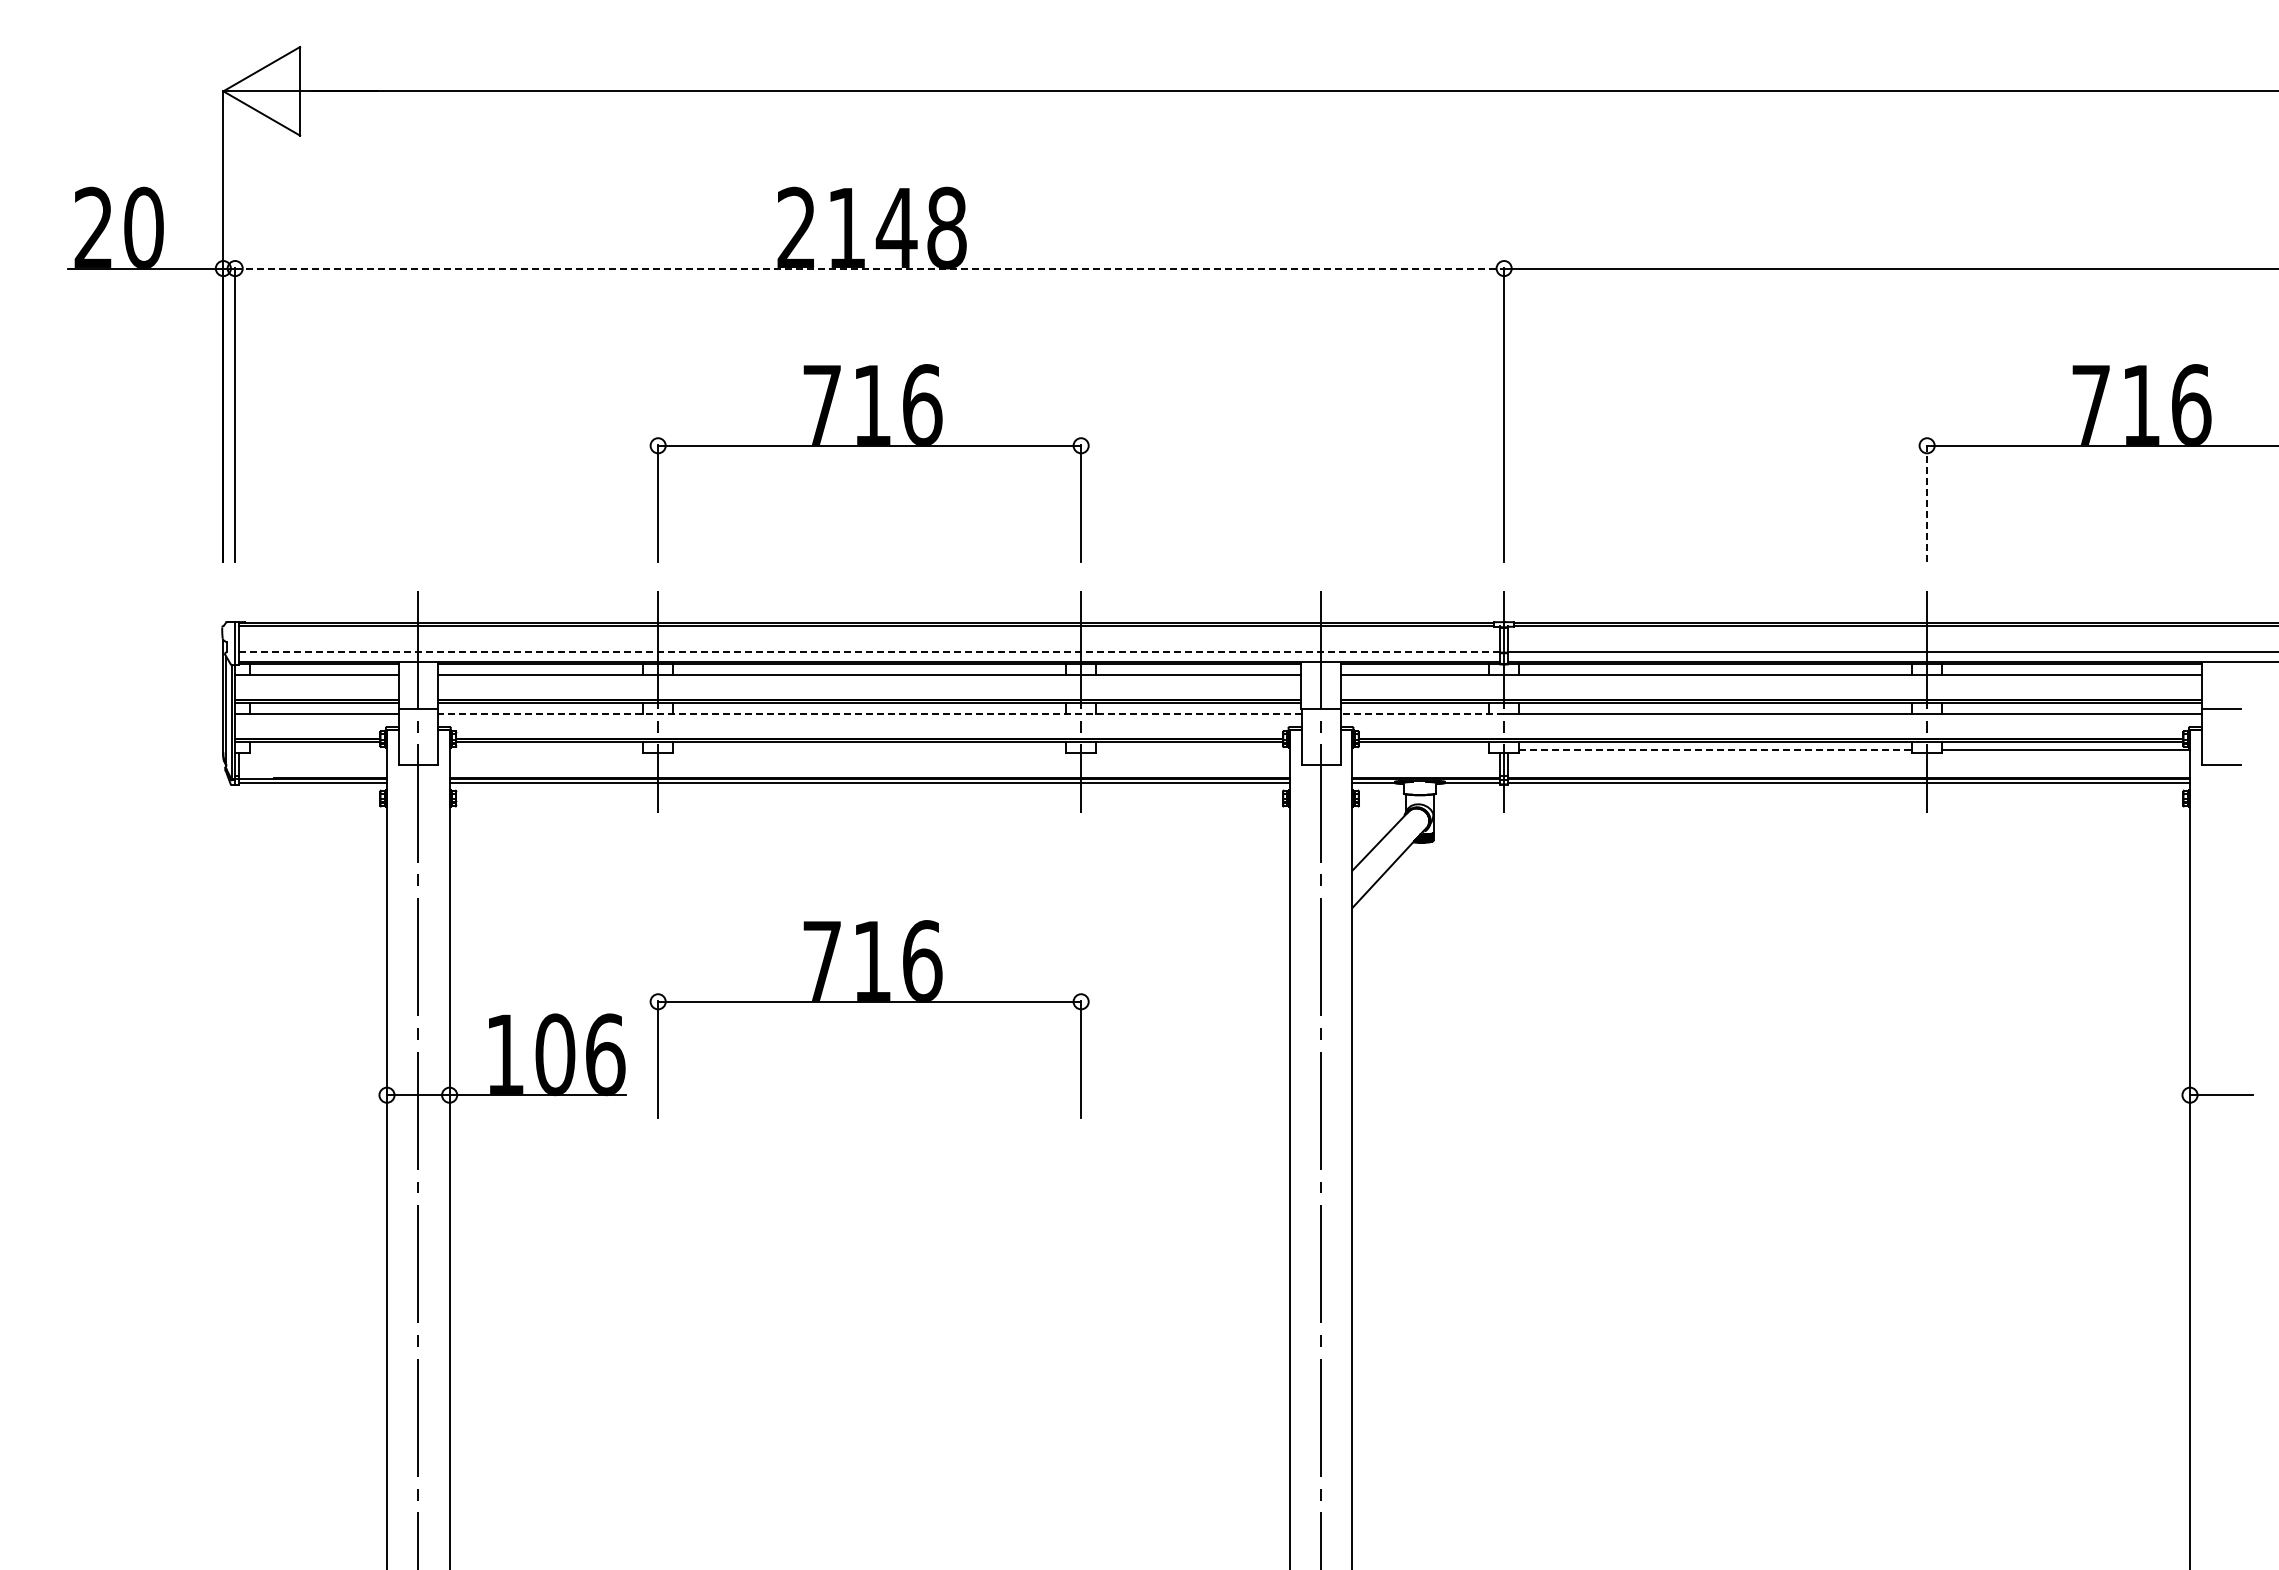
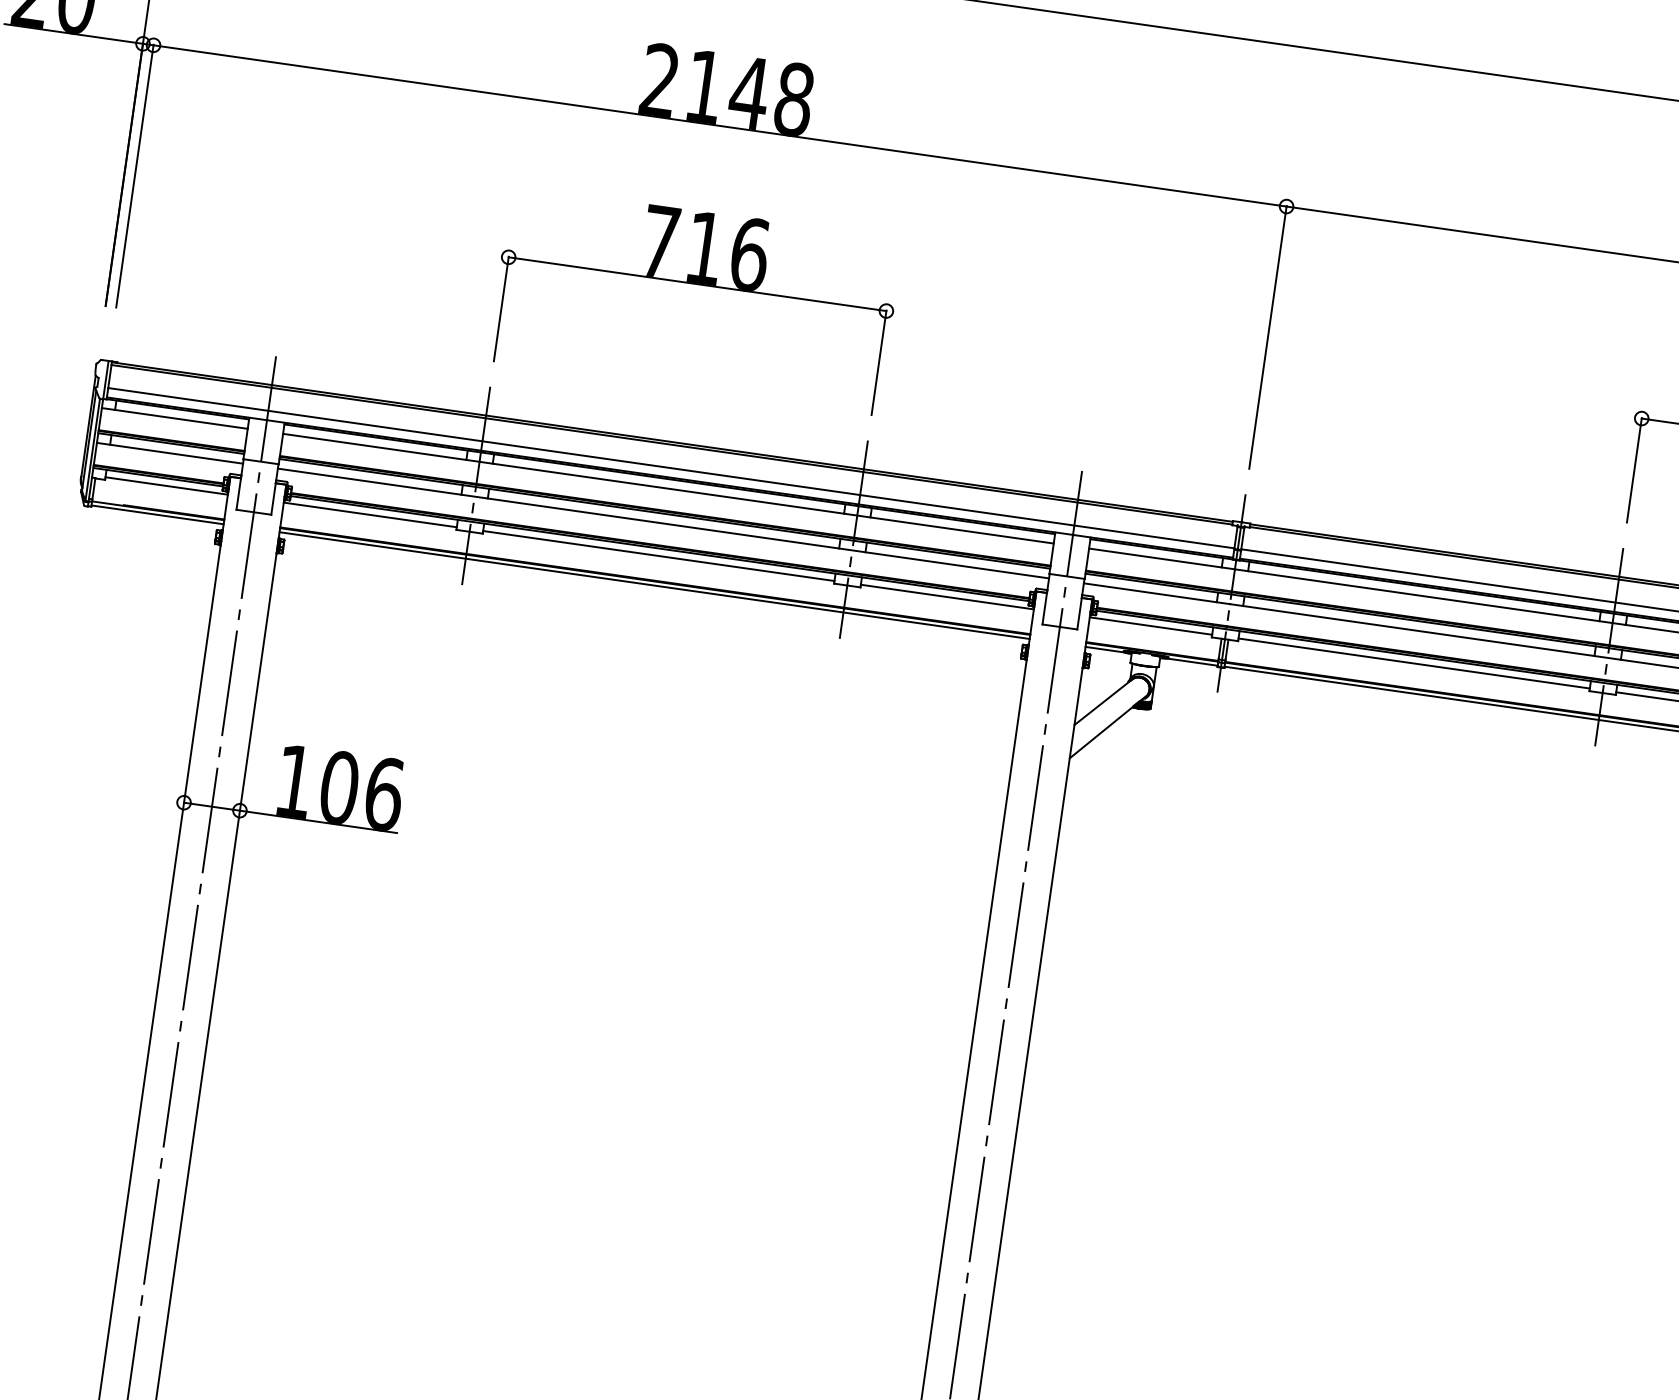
line: (870, 268) -> (720, 126), dashed -> solid
line: (1927, 503) -> (1634, 470), dashed -> solid
line: (869, 651) -> (671, 467), dashed -> solid
line: (869, 713) -> (663, 523), dashed -> solid
line: (1422, 713) -> (1157, 593), dashed -> solid
line: (318, 750) -> (166, 486), added
line: (546, 750) -> (370, 515), added
line: (869, 750) -> (658, 556), added
line: (1192, 750) -> (947, 597), added
line: (1420, 750) -> (1150, 626), added
line: (1715, 750) -> (1414, 663), dashed -> solid
part: (869, 1002) -> (626, 781), removed

